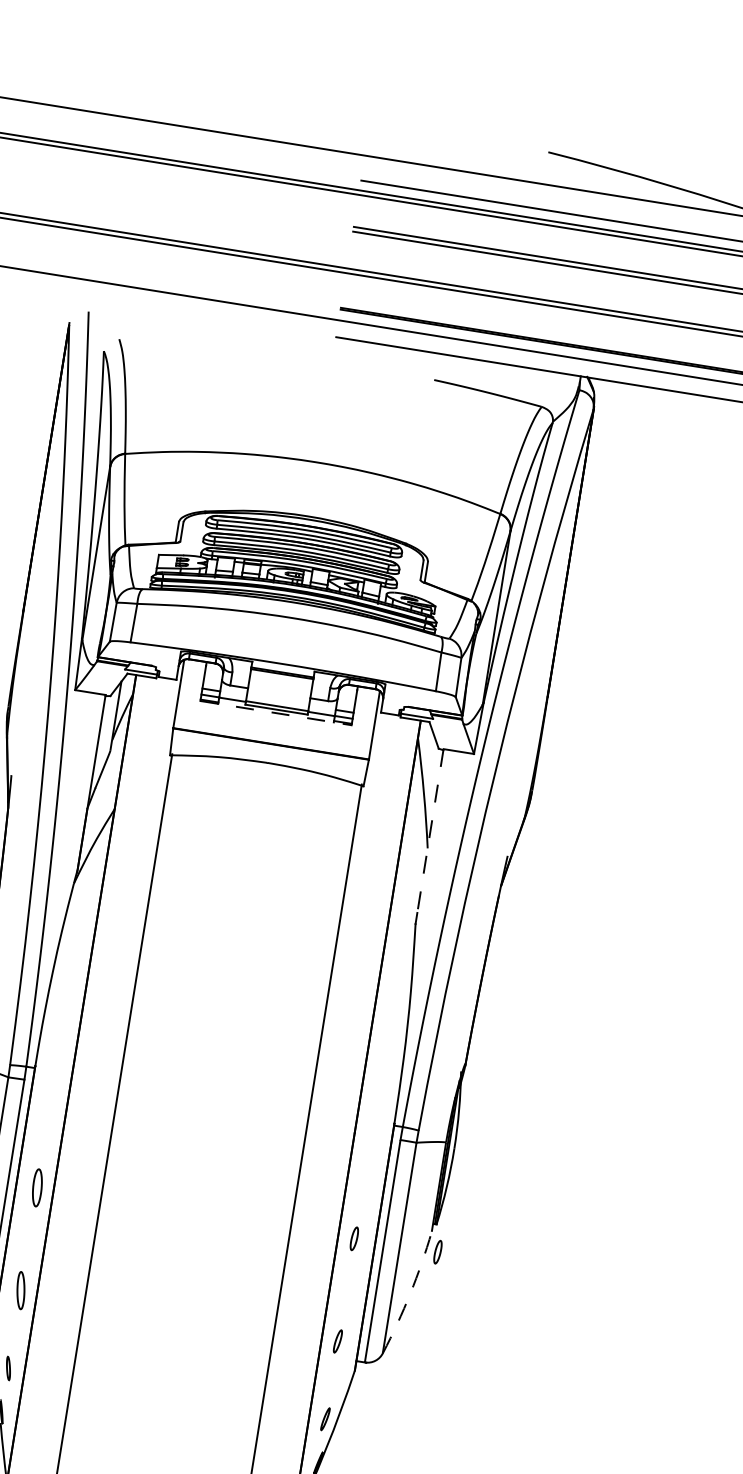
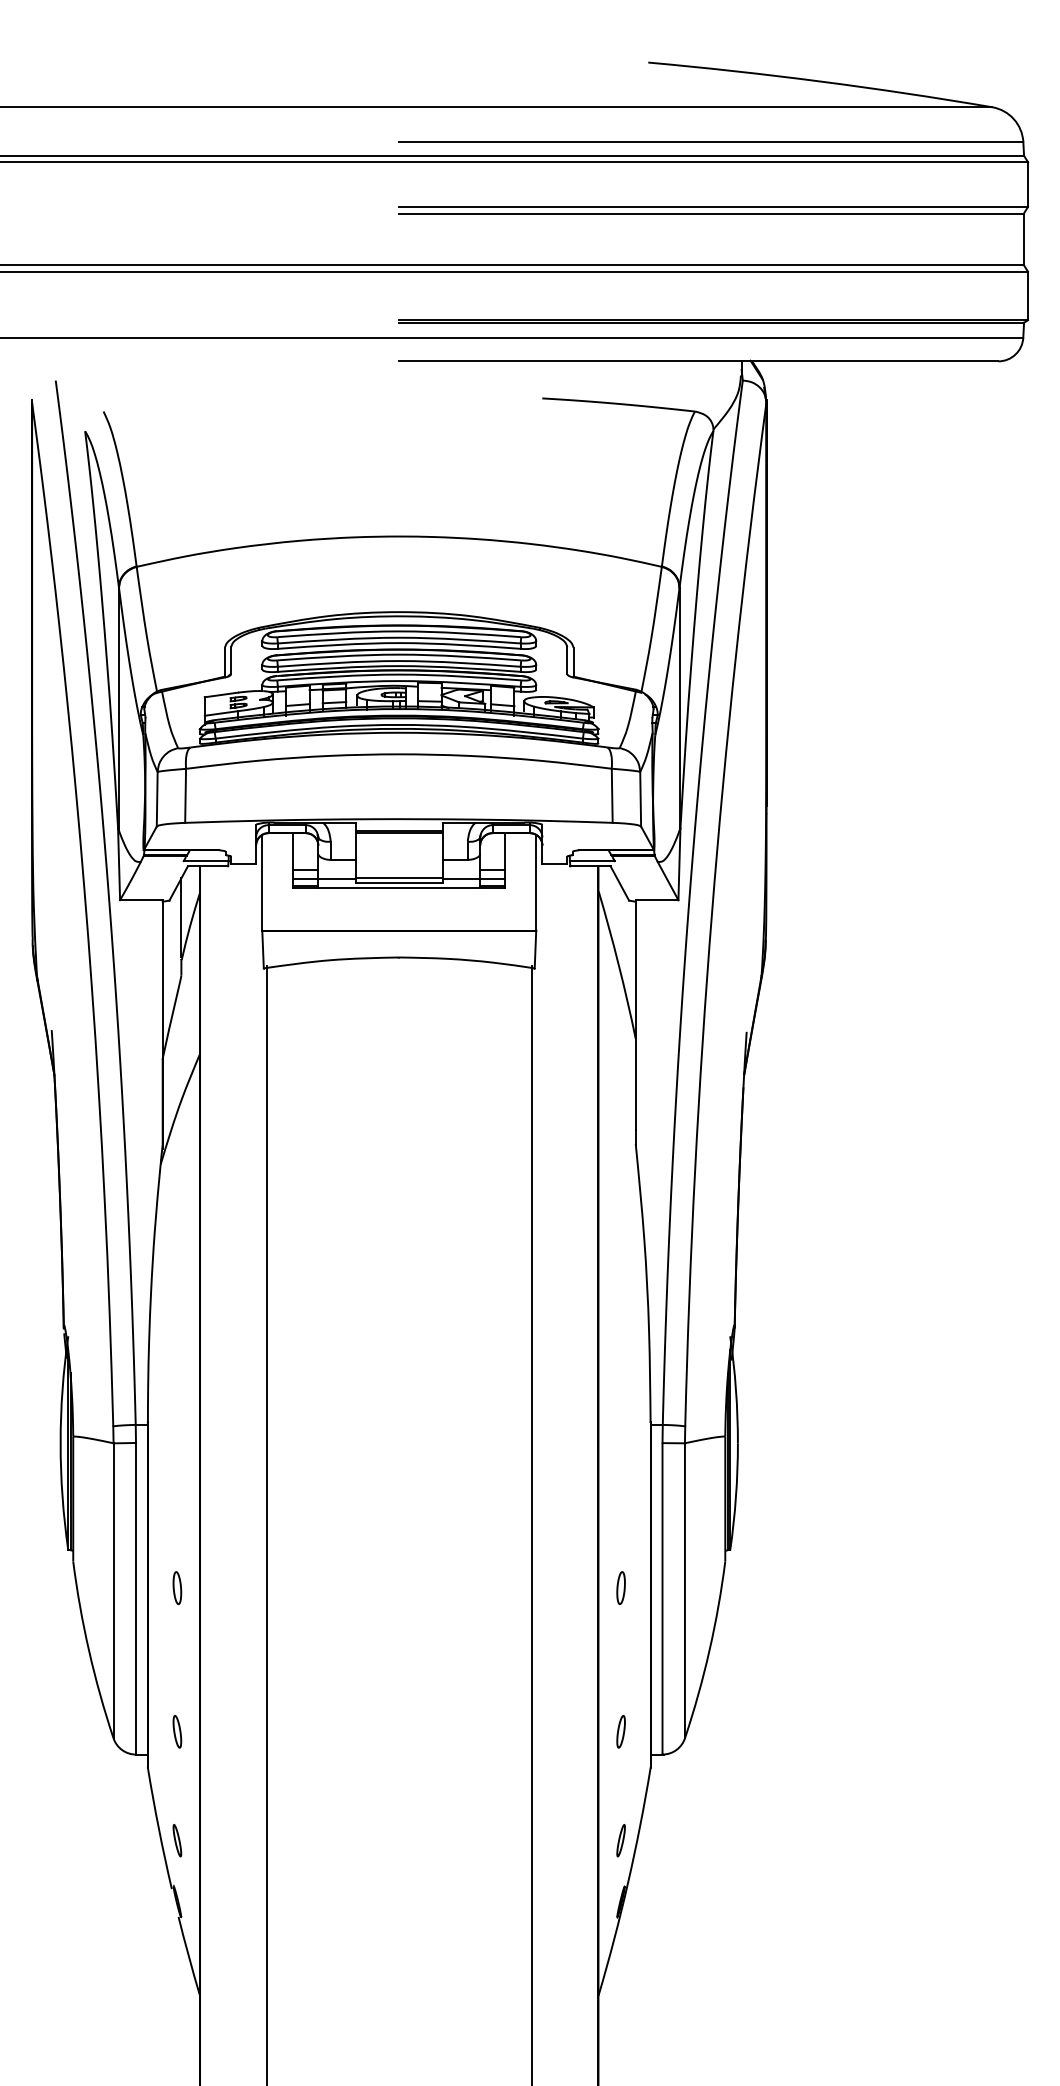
line: (276, 713) -> (399, 887), dashed -> solid
line: (430, 830) -> (635, 1014), dashed -> solid
part: (37, 1188) -> (177, 1588), size x0.62
part: (437, 1251) -> (737, 1587), removed
part: (21, 1290) -> (177, 1731), size x0.62
arc: (410, 1293) -> (709, 1650), dashed -> solid

